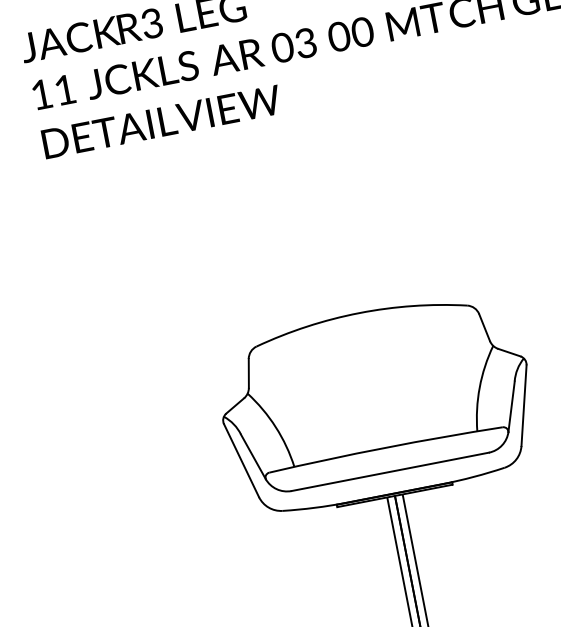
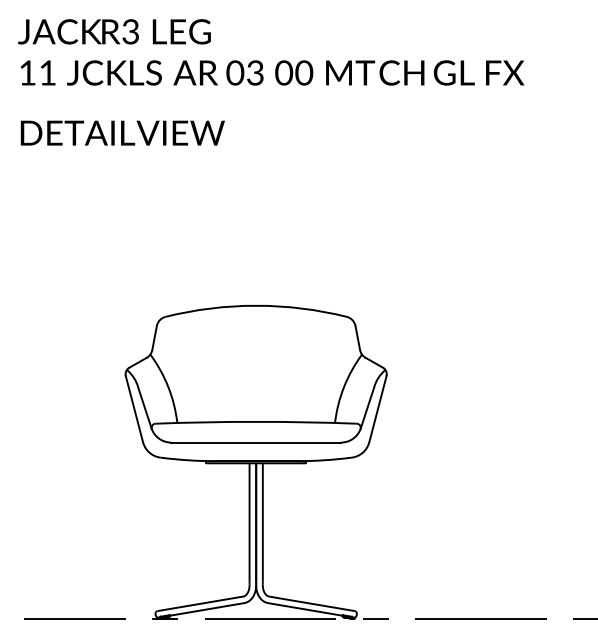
text: (161, 121) -> (122, 132), moved

